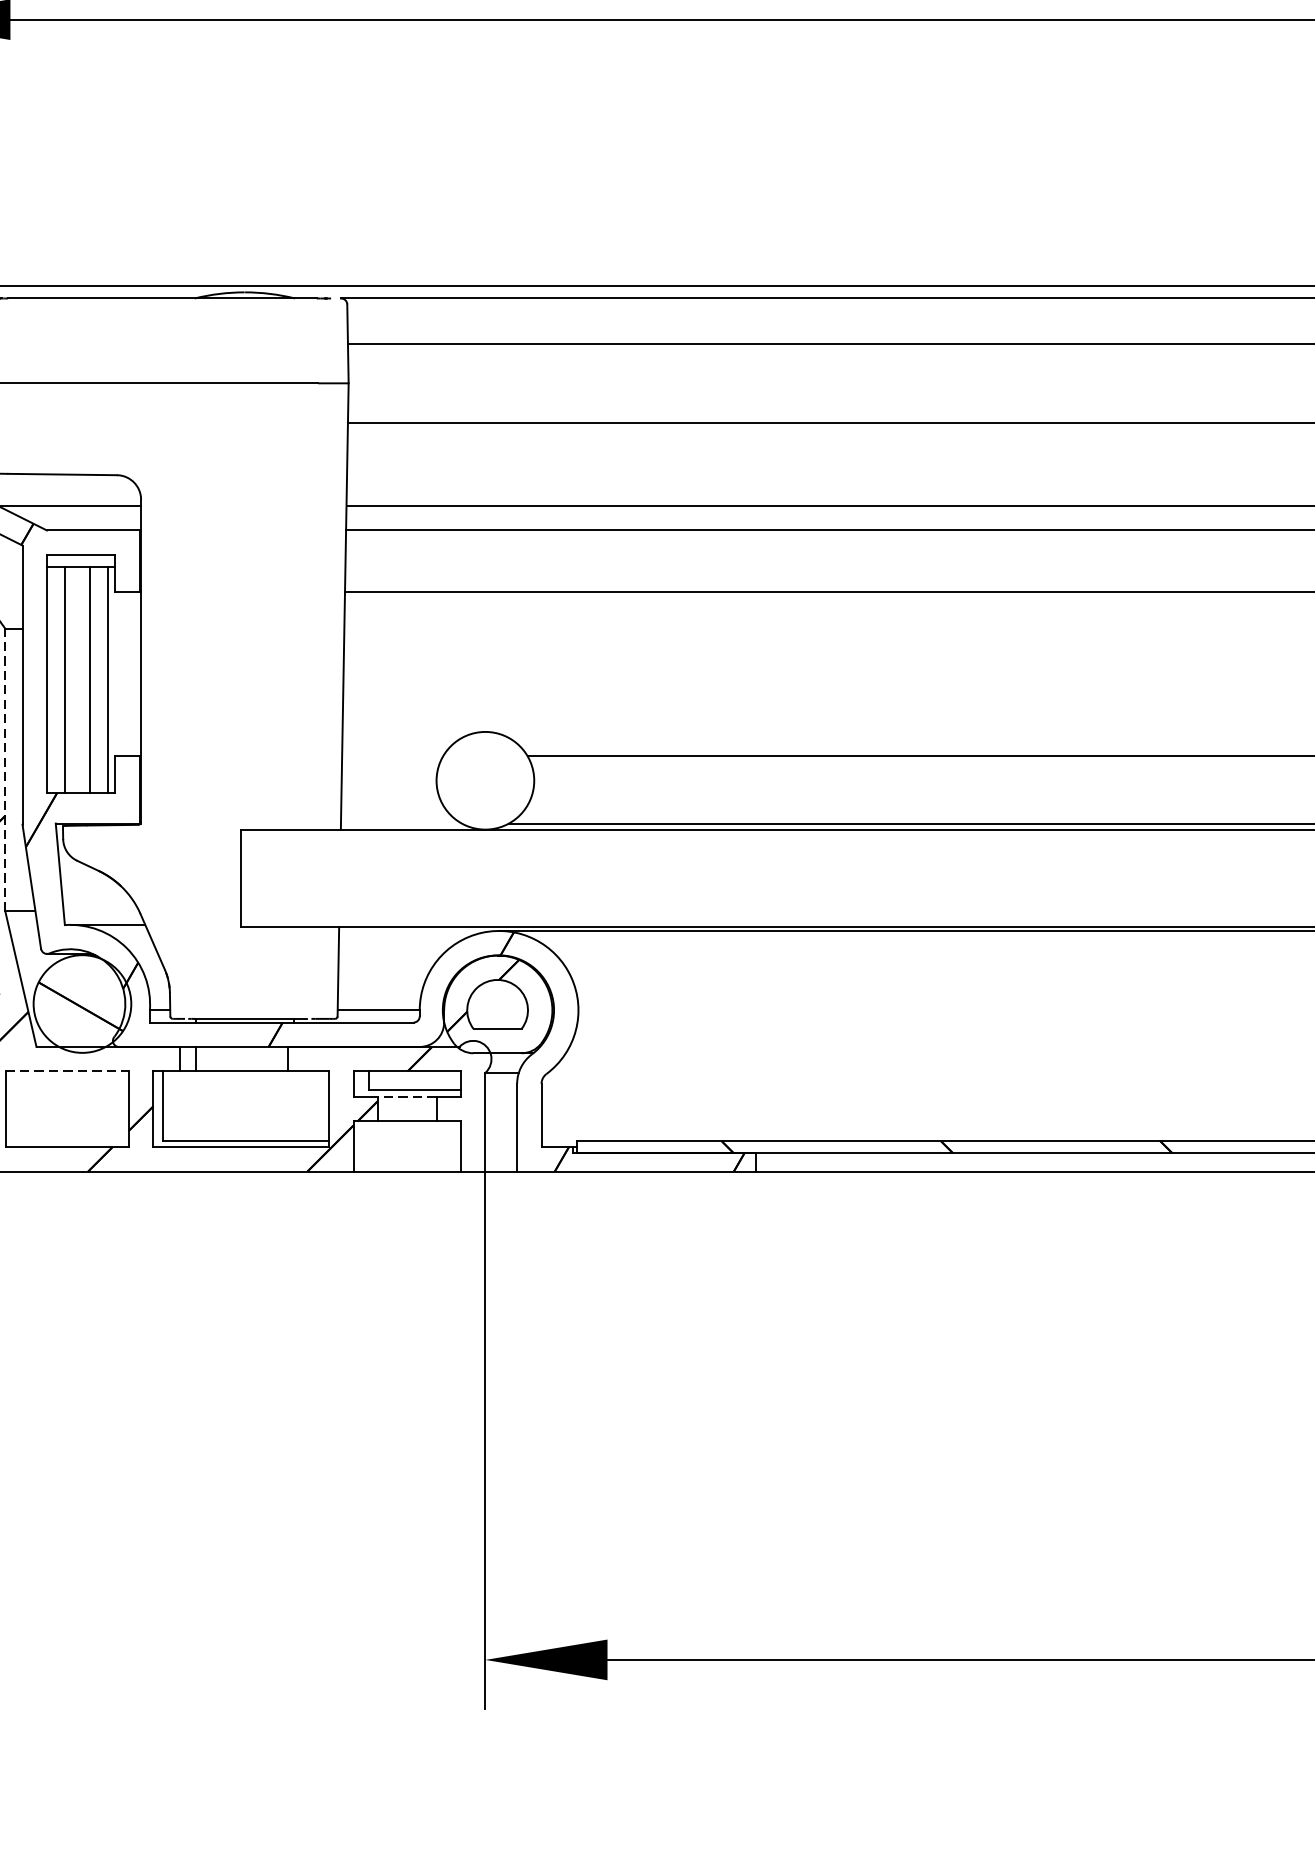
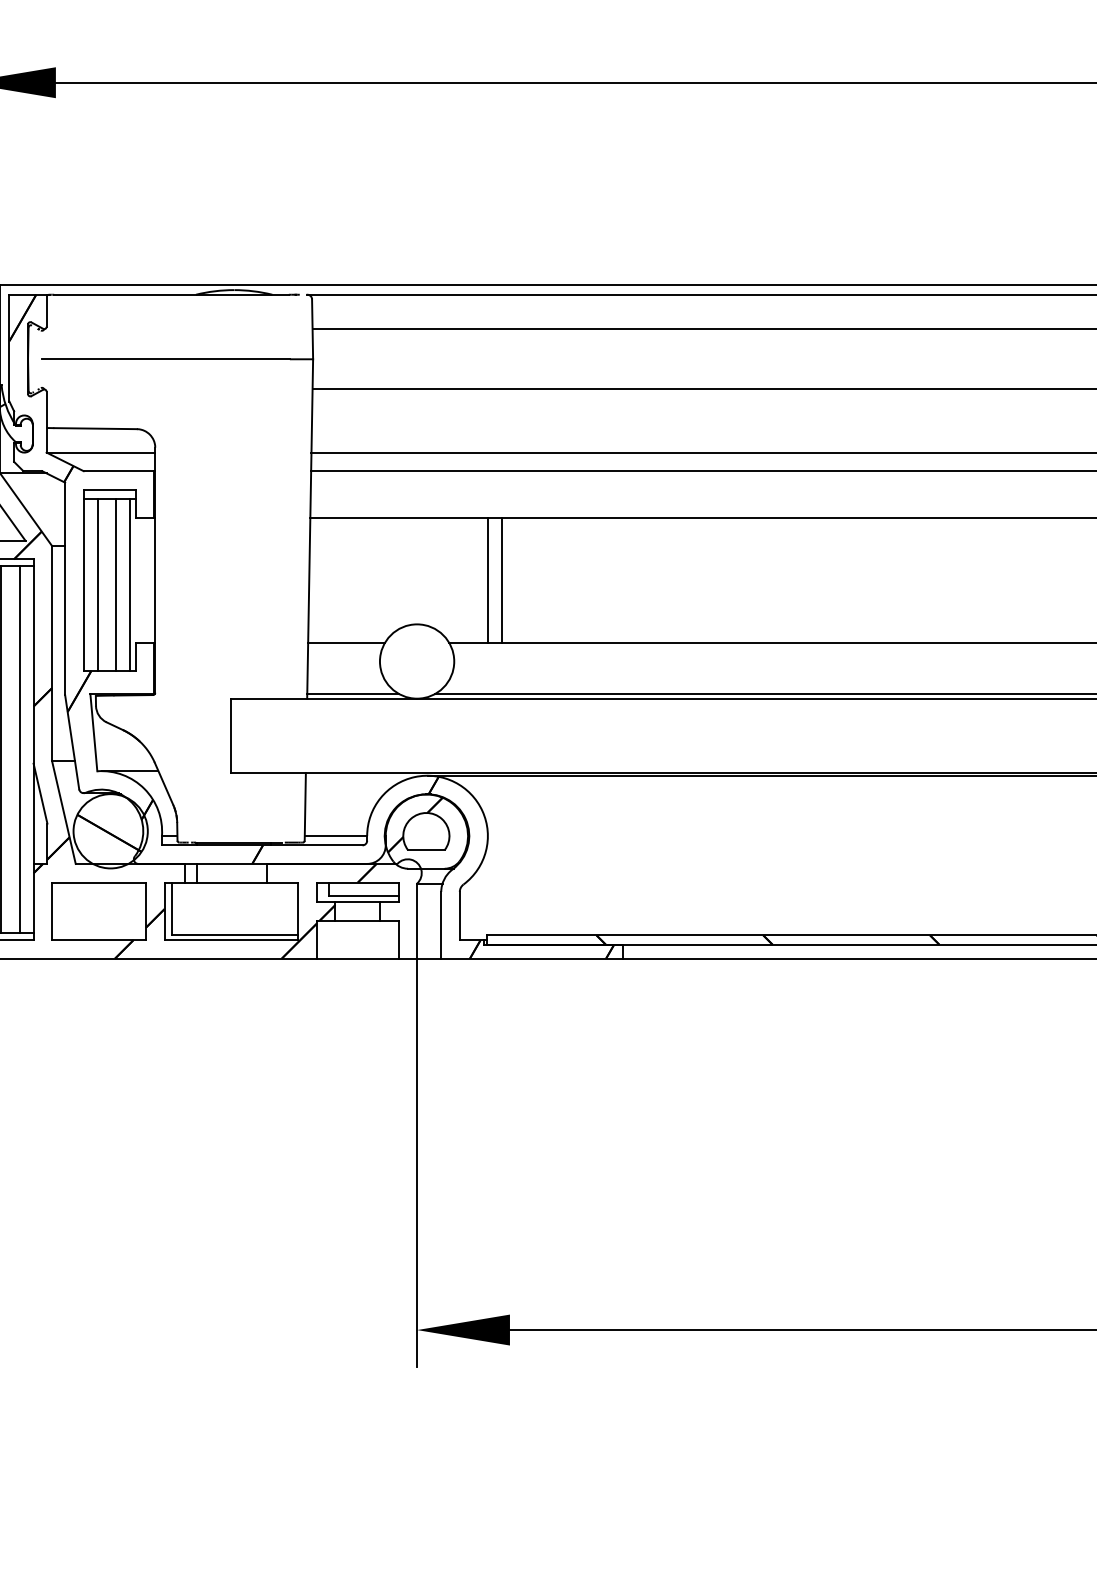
line: (577, 672) -> (487, 579), added
line: (596, 672) -> (501, 579), added
line: (392, 755) -> (346, 642), added
line: (5, 768) -> (52, 652), dashed -> solid
line: (401, 824) -> (353, 694), added
line: (67, 1071) -> (99, 882), dashed -> solid
line: (407, 1097) -> (357, 902), dashed -> solid

